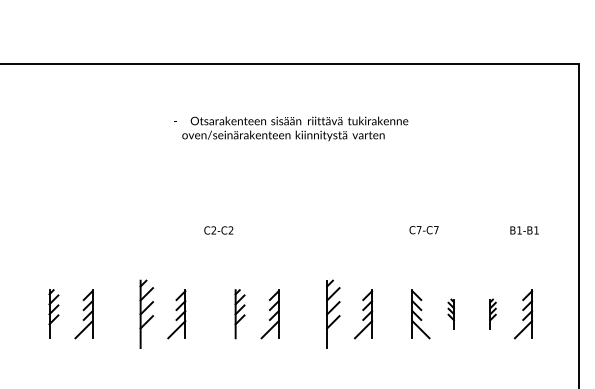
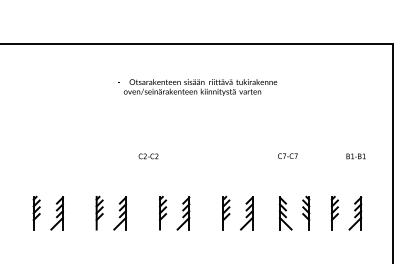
part: (146, 313) -> (99, 212), size x0.71
part: (333, 313) -> (226, 212), size x0.71
part: (451, 313) -> (306, 212), size x1.67
part: (492, 313) -> (334, 212), size x1.67

